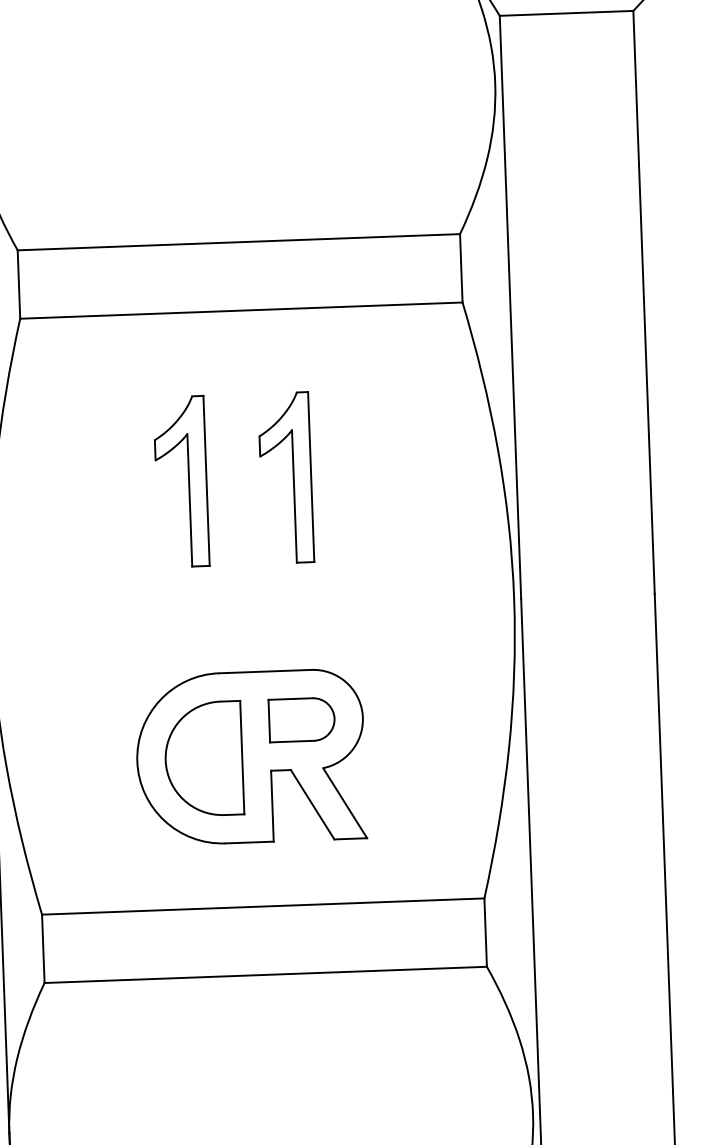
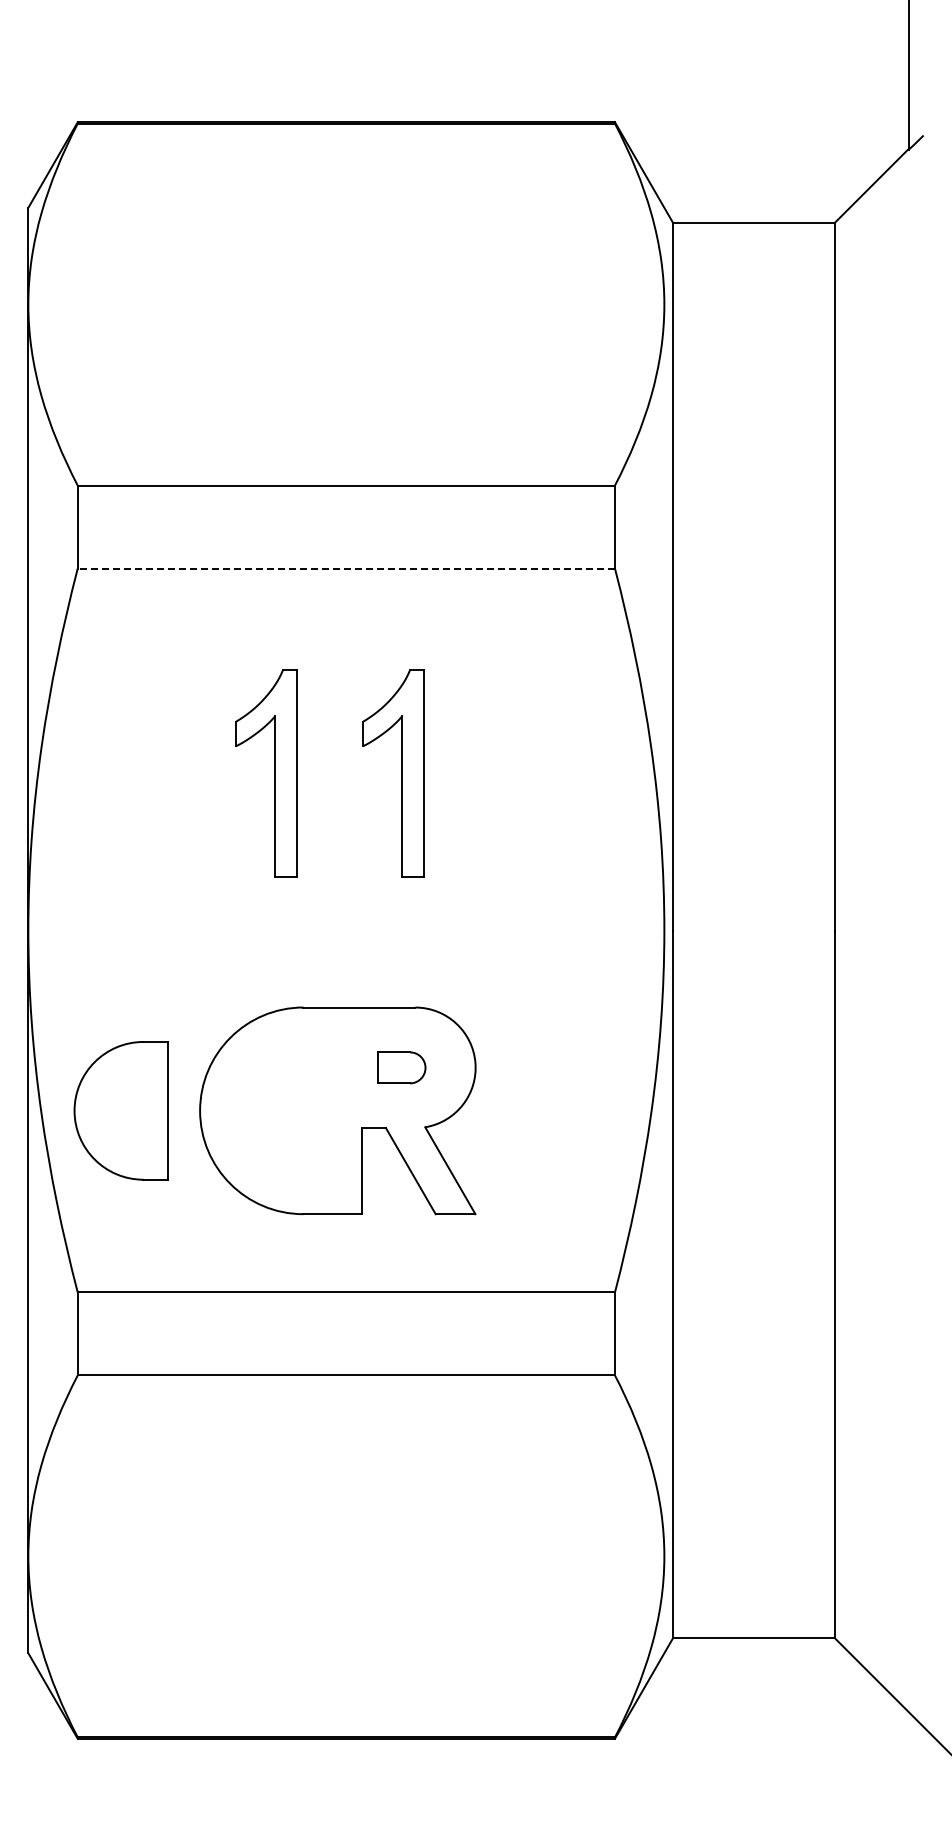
line: (241, 310) -> (346, 568), solid -> dashed
part: (301, 719) -> (401, 1067), size x0.6
part: (203, 758) -> (120, 1110), moved

